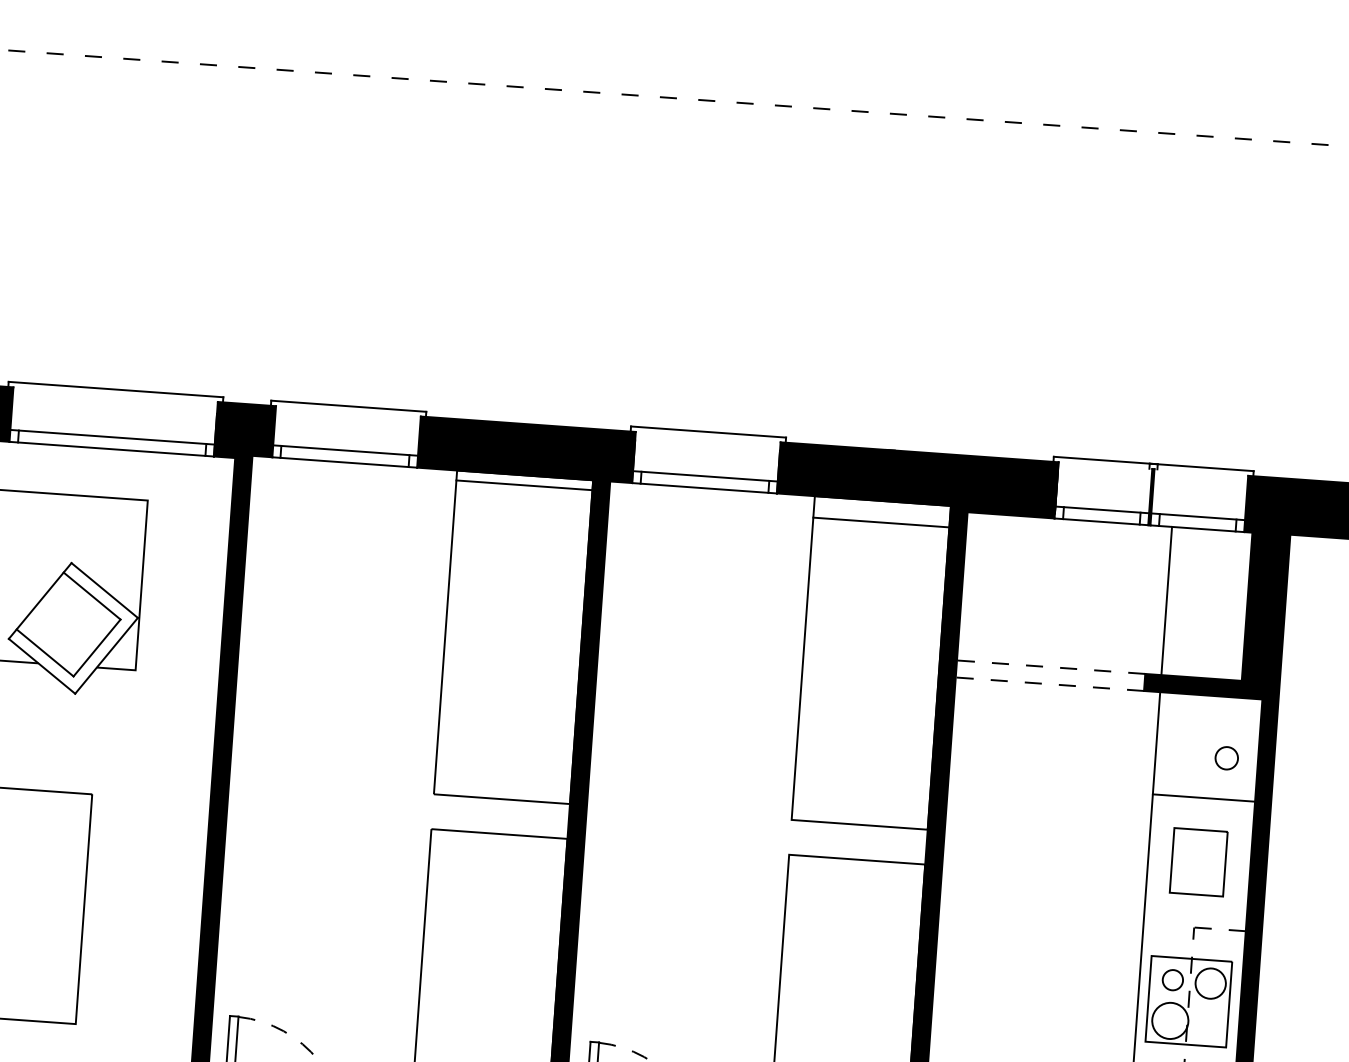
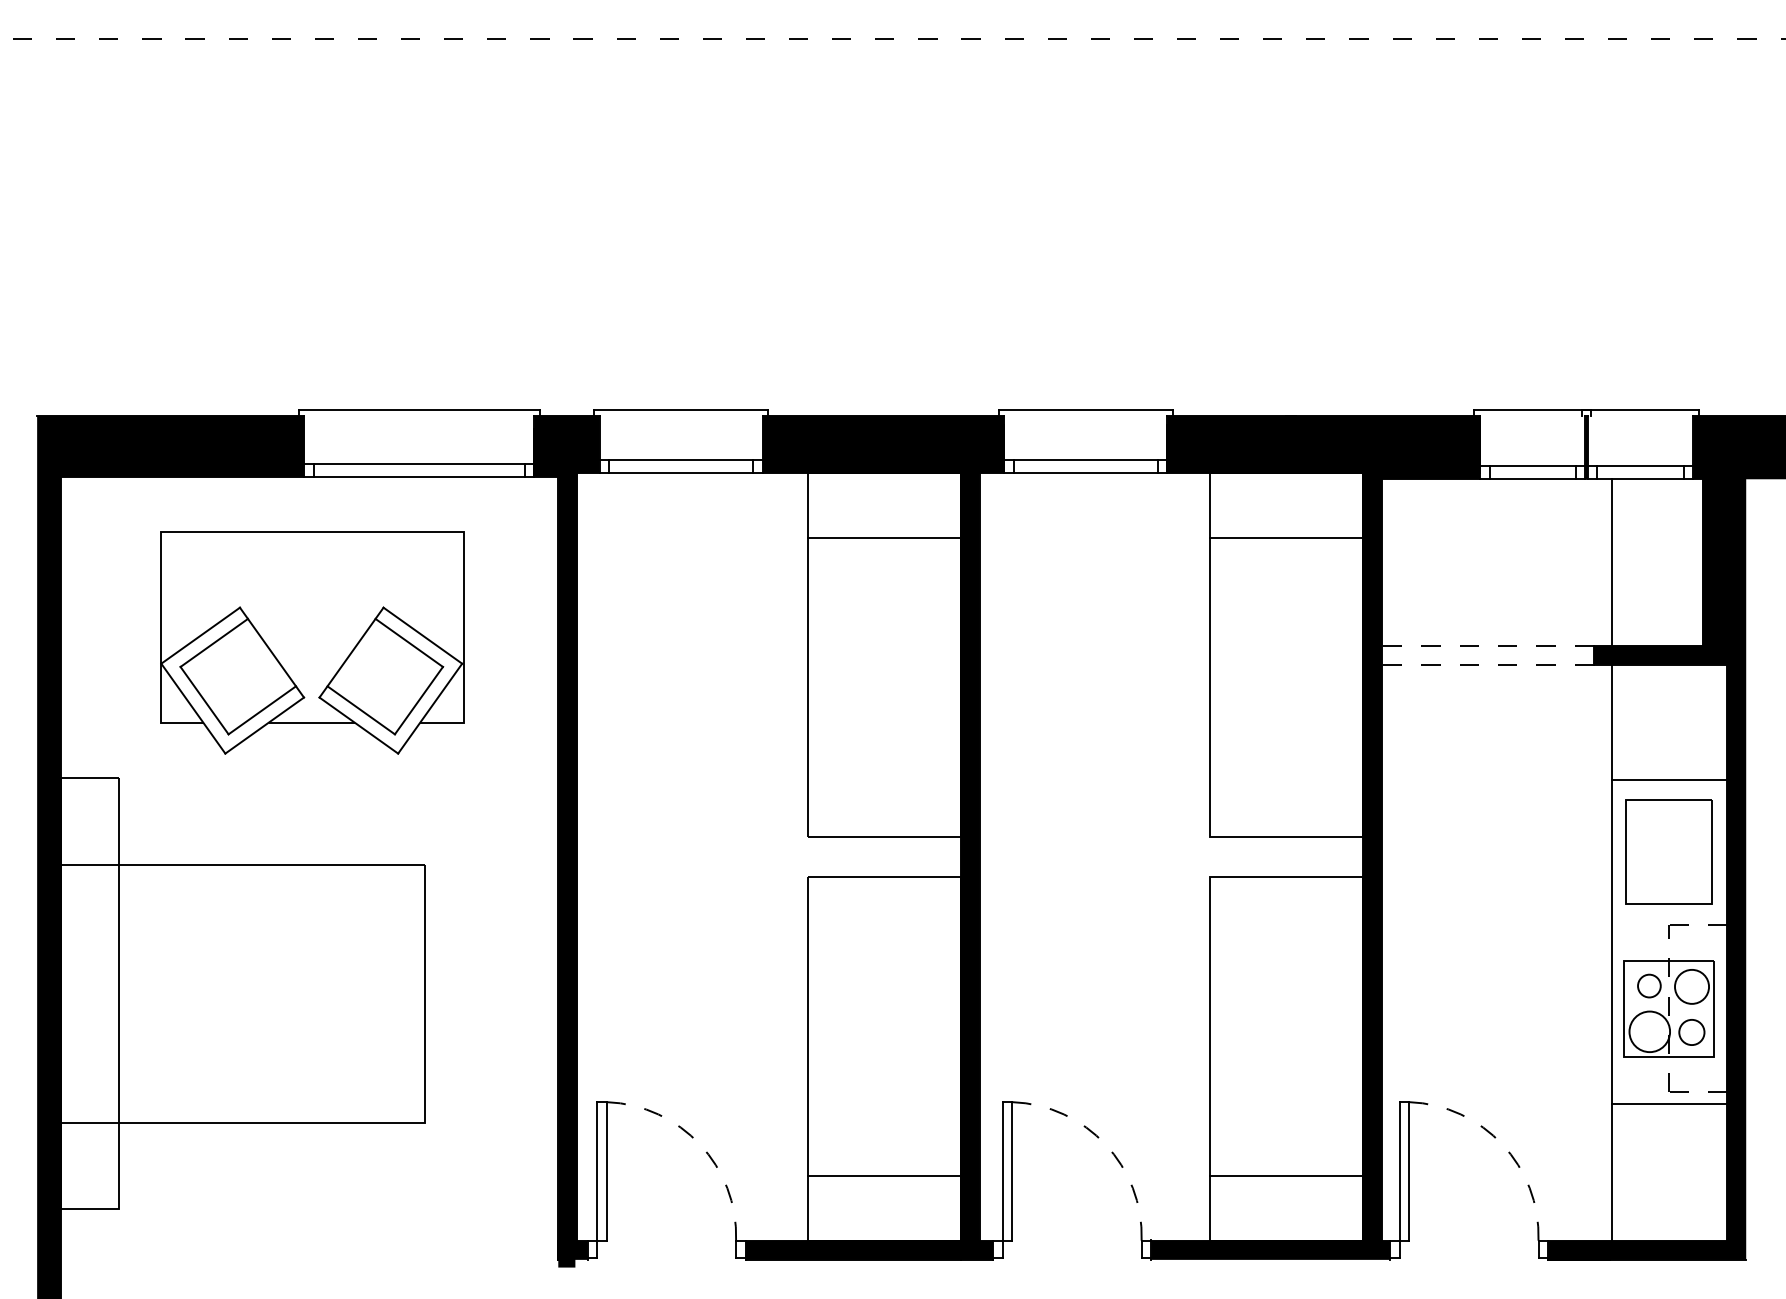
line: (523, 485) -> (883, 538), moved
line: (881, 522) -> (1286, 538), moved
circle: (1226, 758) -> (1691, 1032), moved
part: (1198, 861) -> (1668, 851), size x1.43

